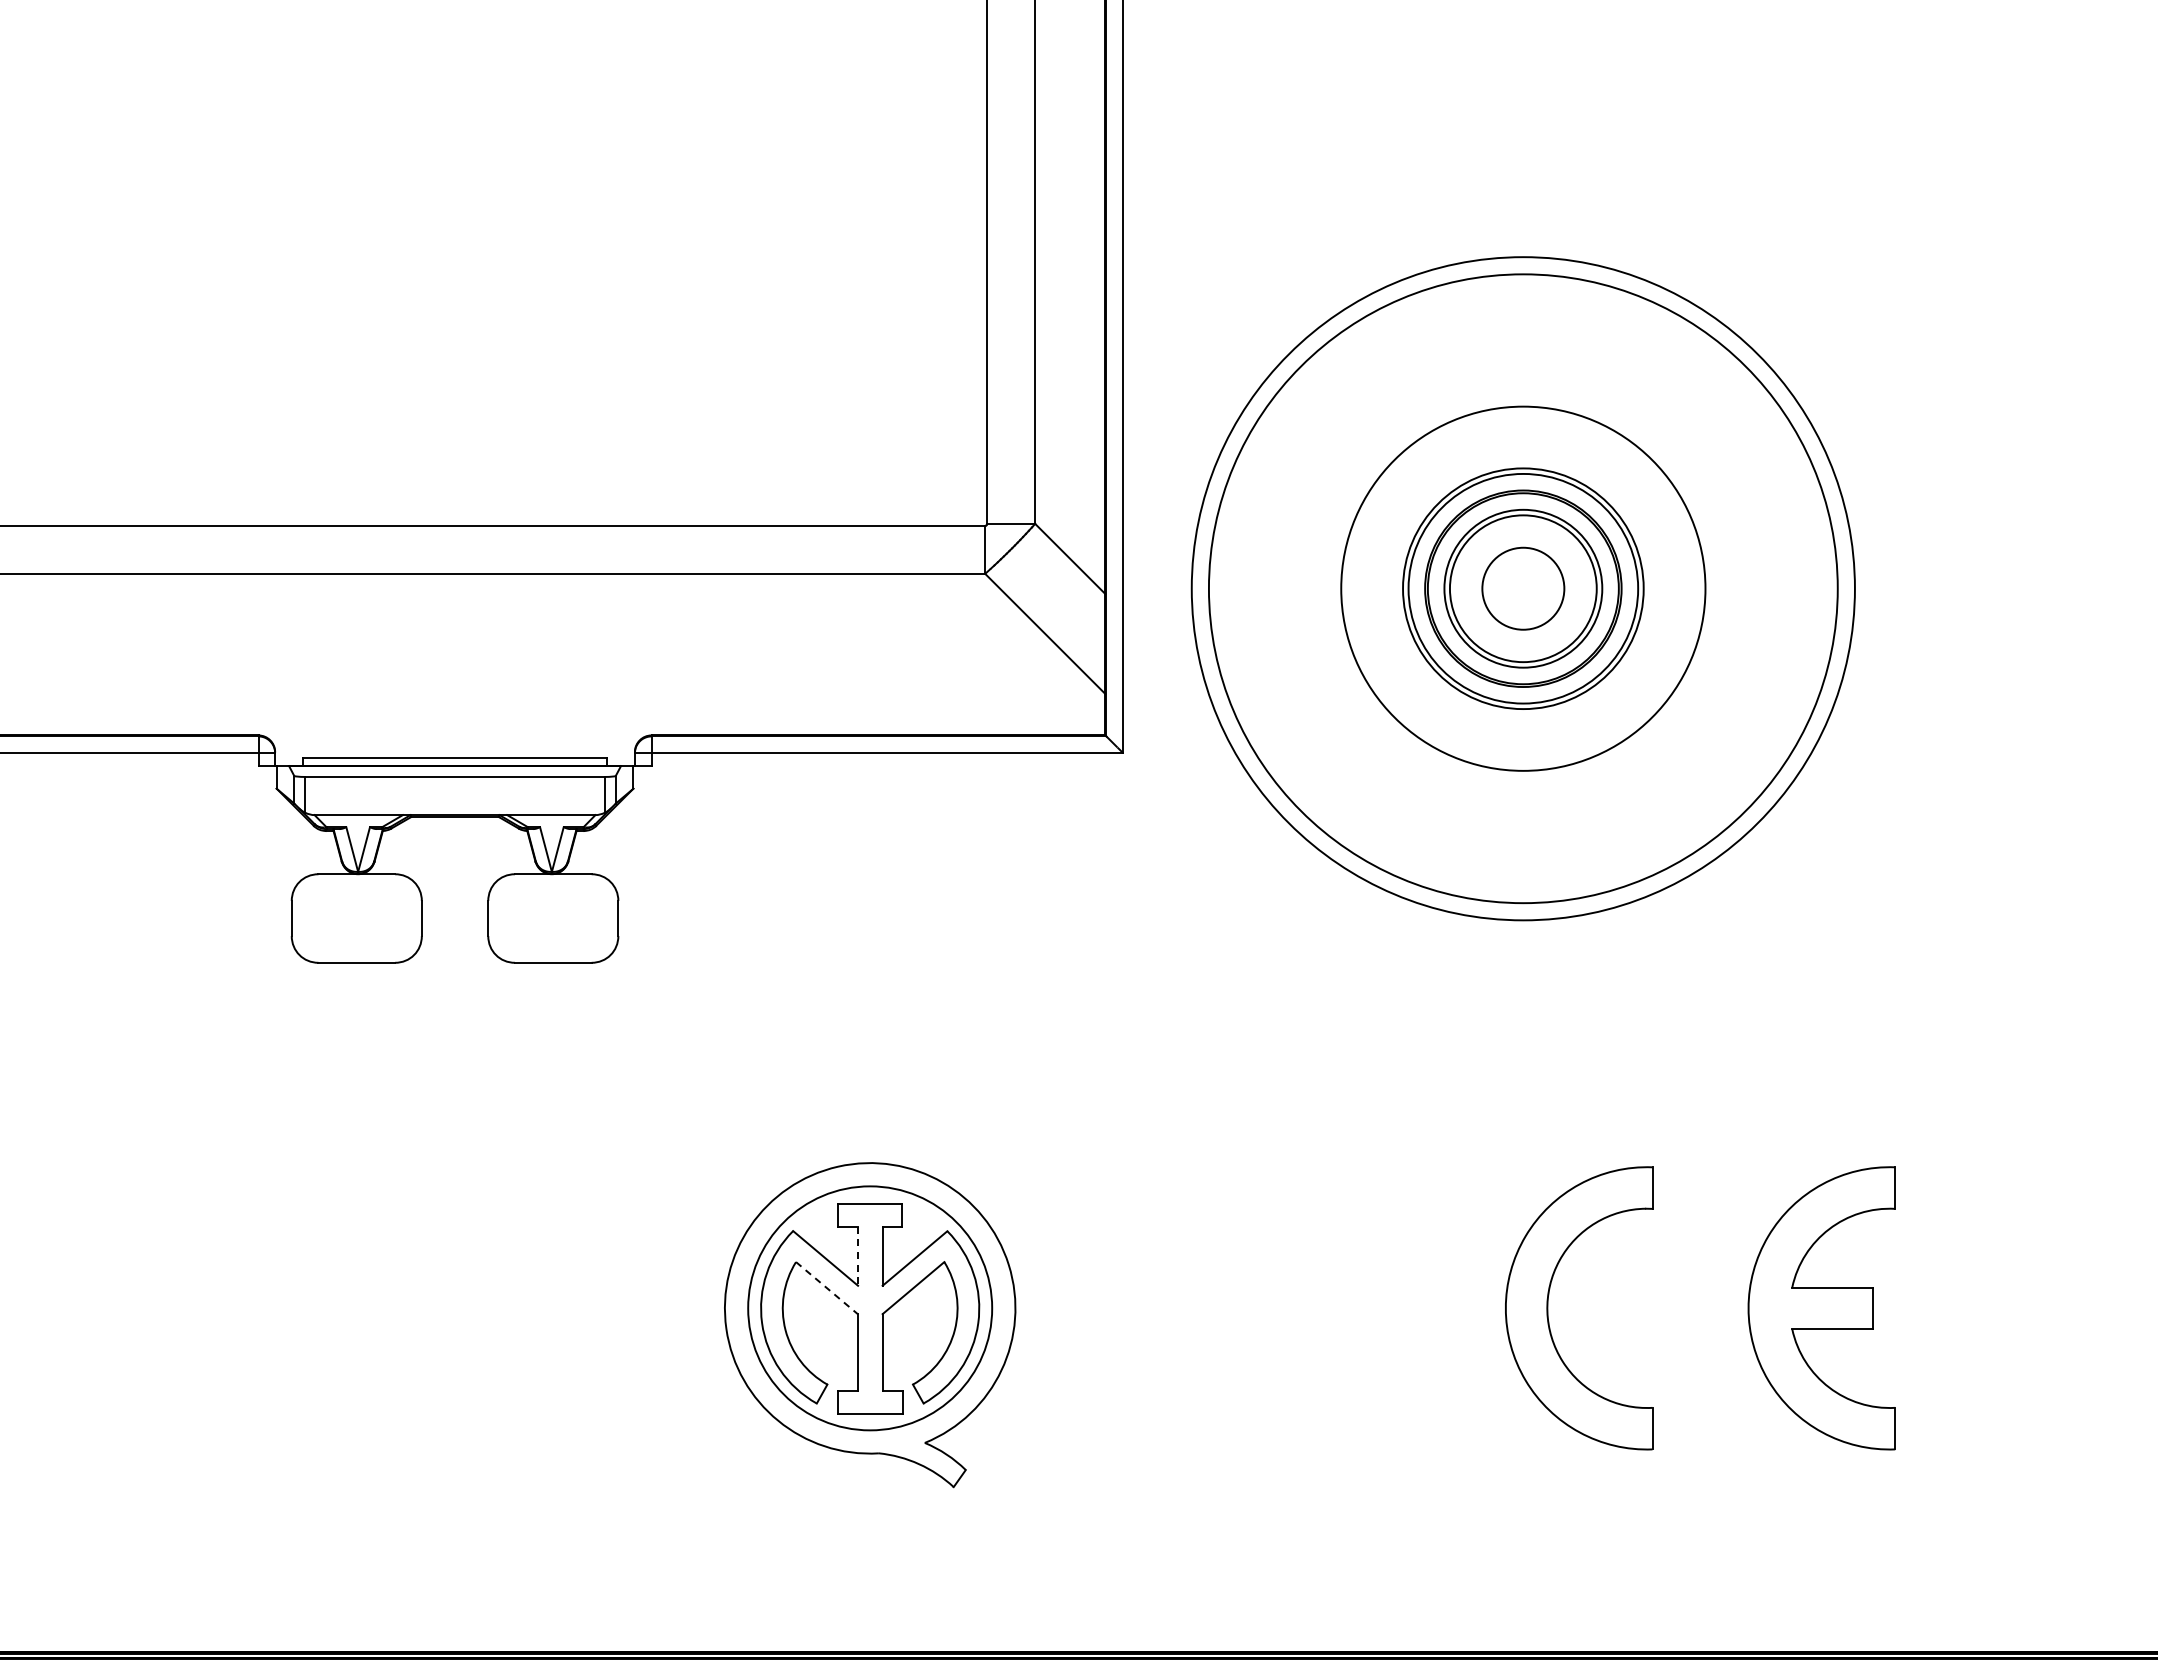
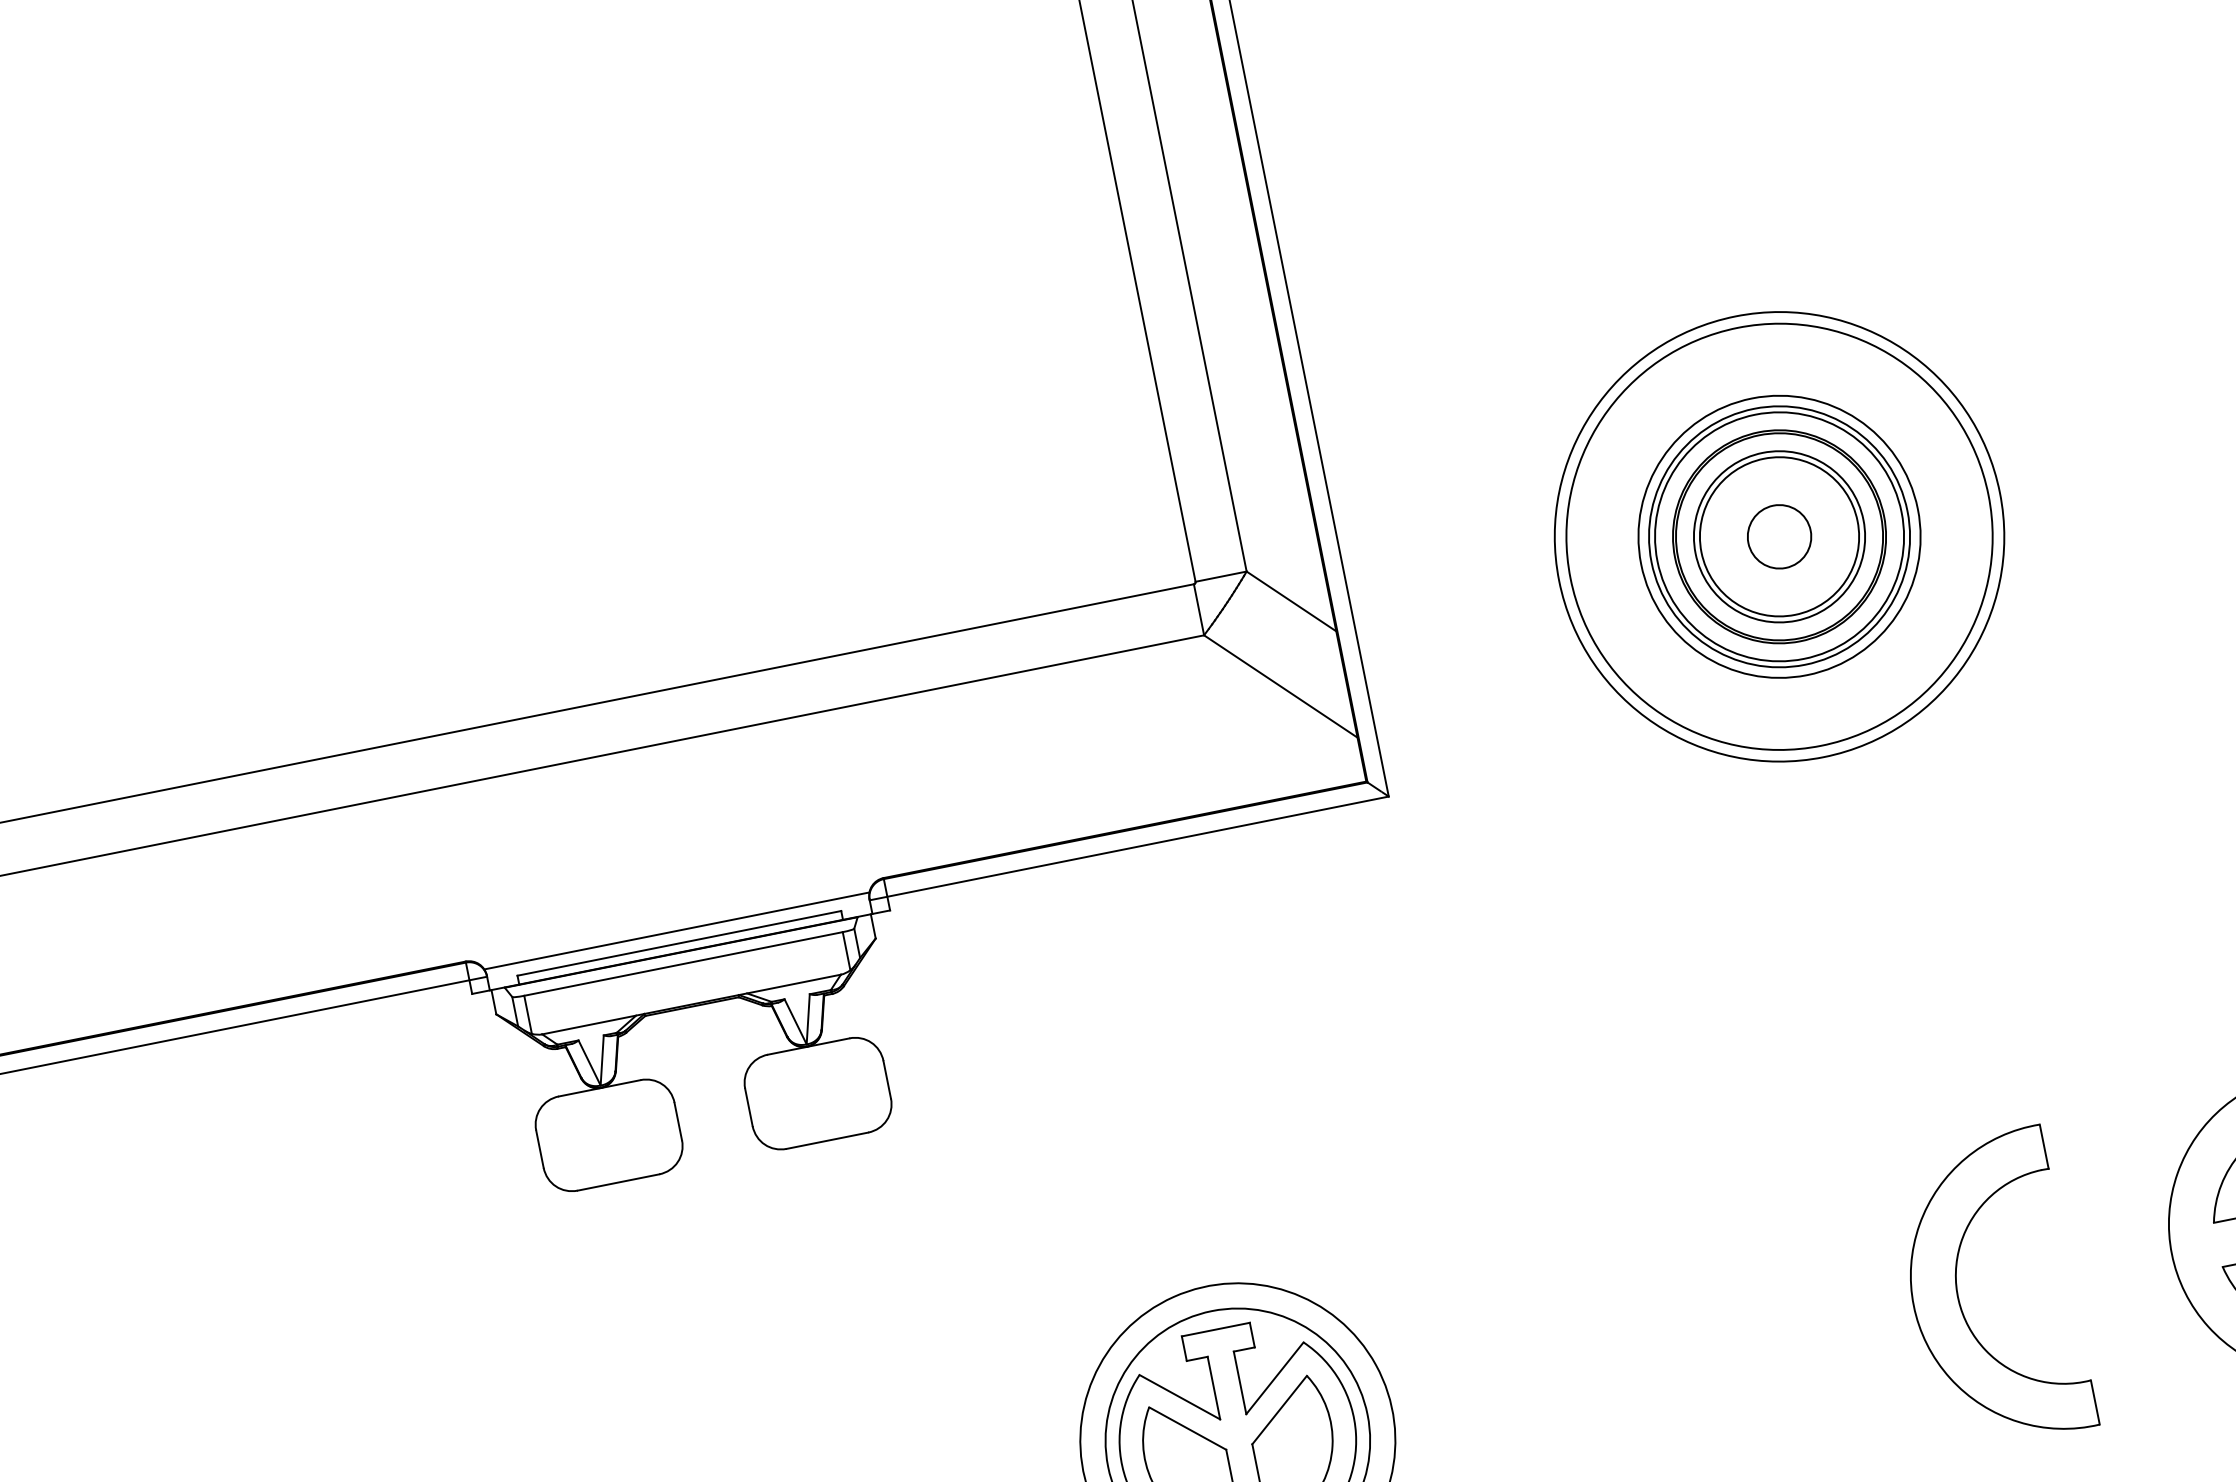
circle: (1522, 588) -> (1778, 536), size x0.62
circle: (1523, 588) -> (1779, 536), size x0.62
circle: (1523, 588) -> (1779, 536), size x0.71
circle: (1523, 588) -> (1779, 536), size x0.71
line: (454, 745) -> (676, 930), added
line: (858, 1256) -> (1214, 1388), dashed -> solid
line: (827, 1288) -> (1188, 1428), dashed -> solid

